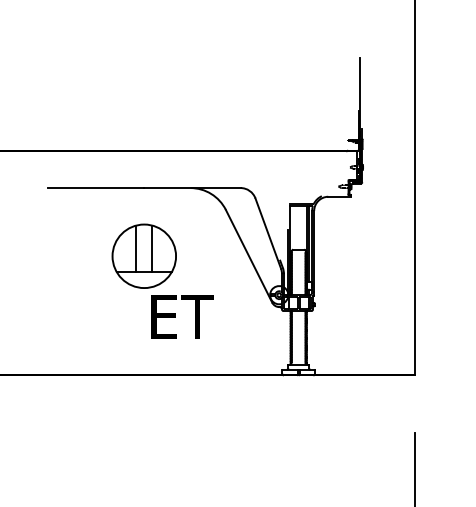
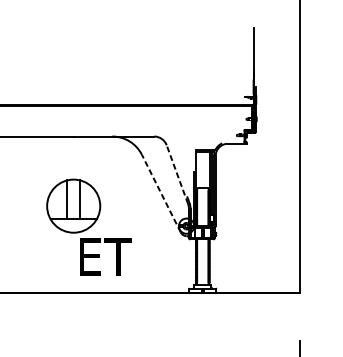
line: (268, 233) -> (177, 174), solid -> dashed
line: (249, 256) -> (161, 193), solid -> dashed
part: (162, 280) -> (88, 226), moved

